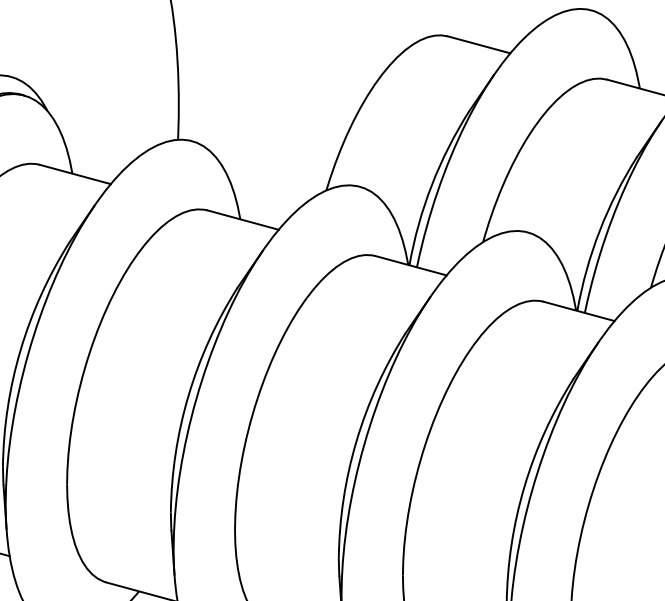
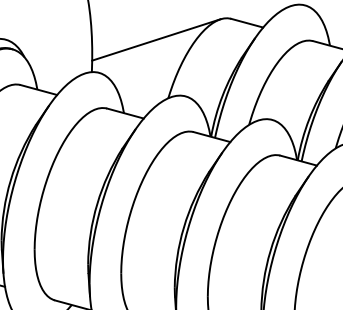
line: (303, 76) -> (156, 39), added

